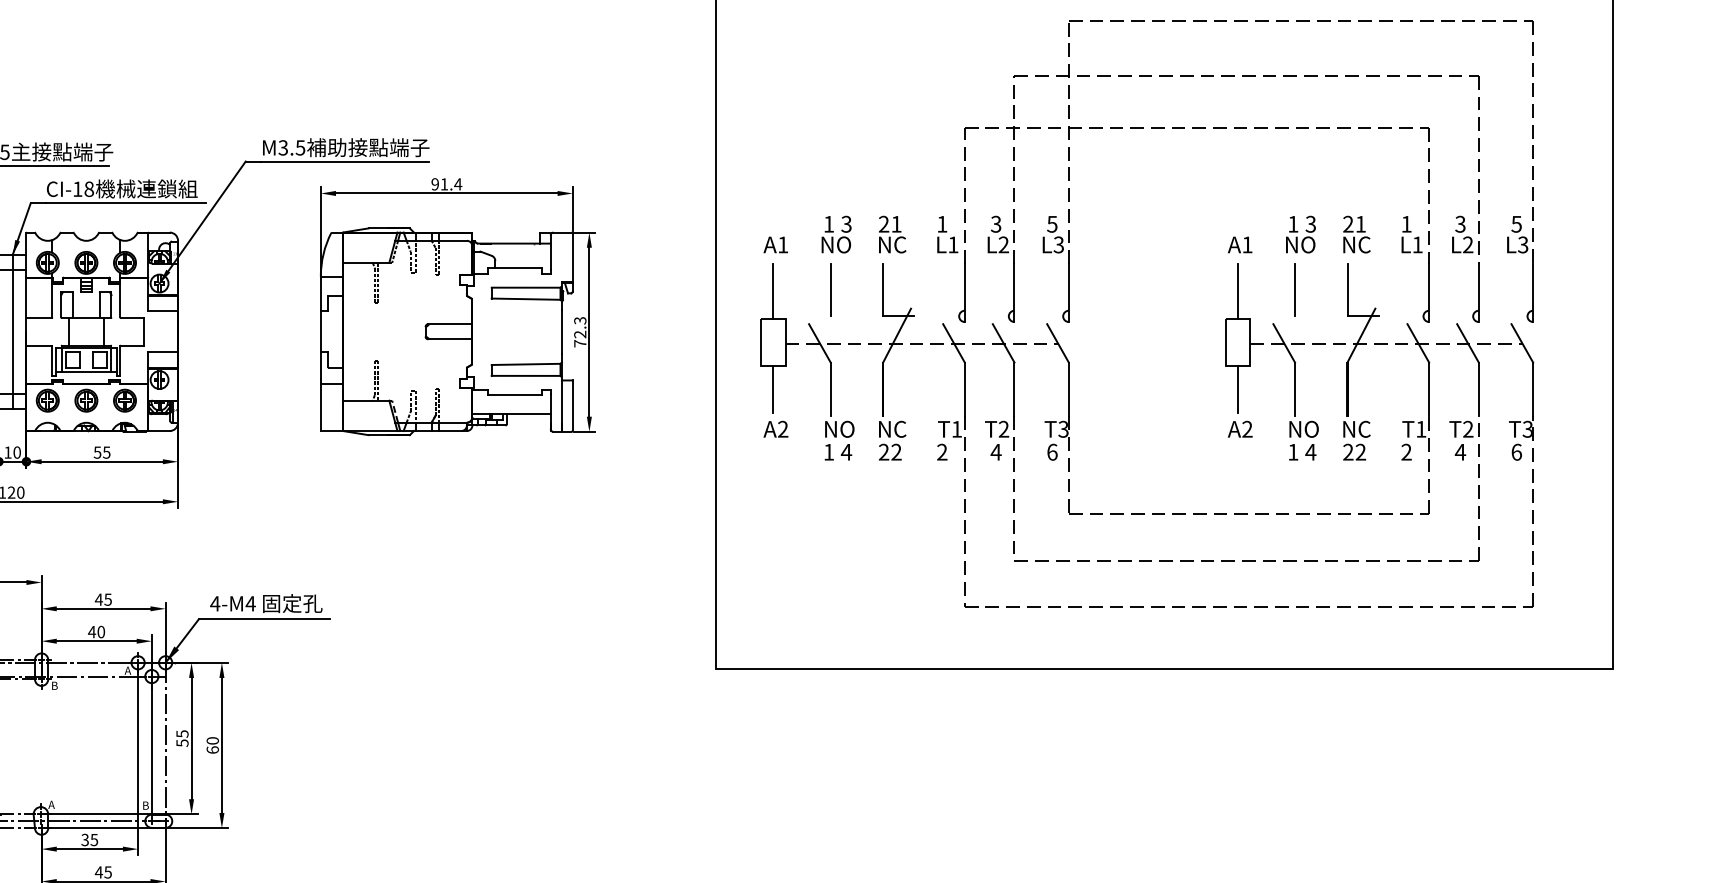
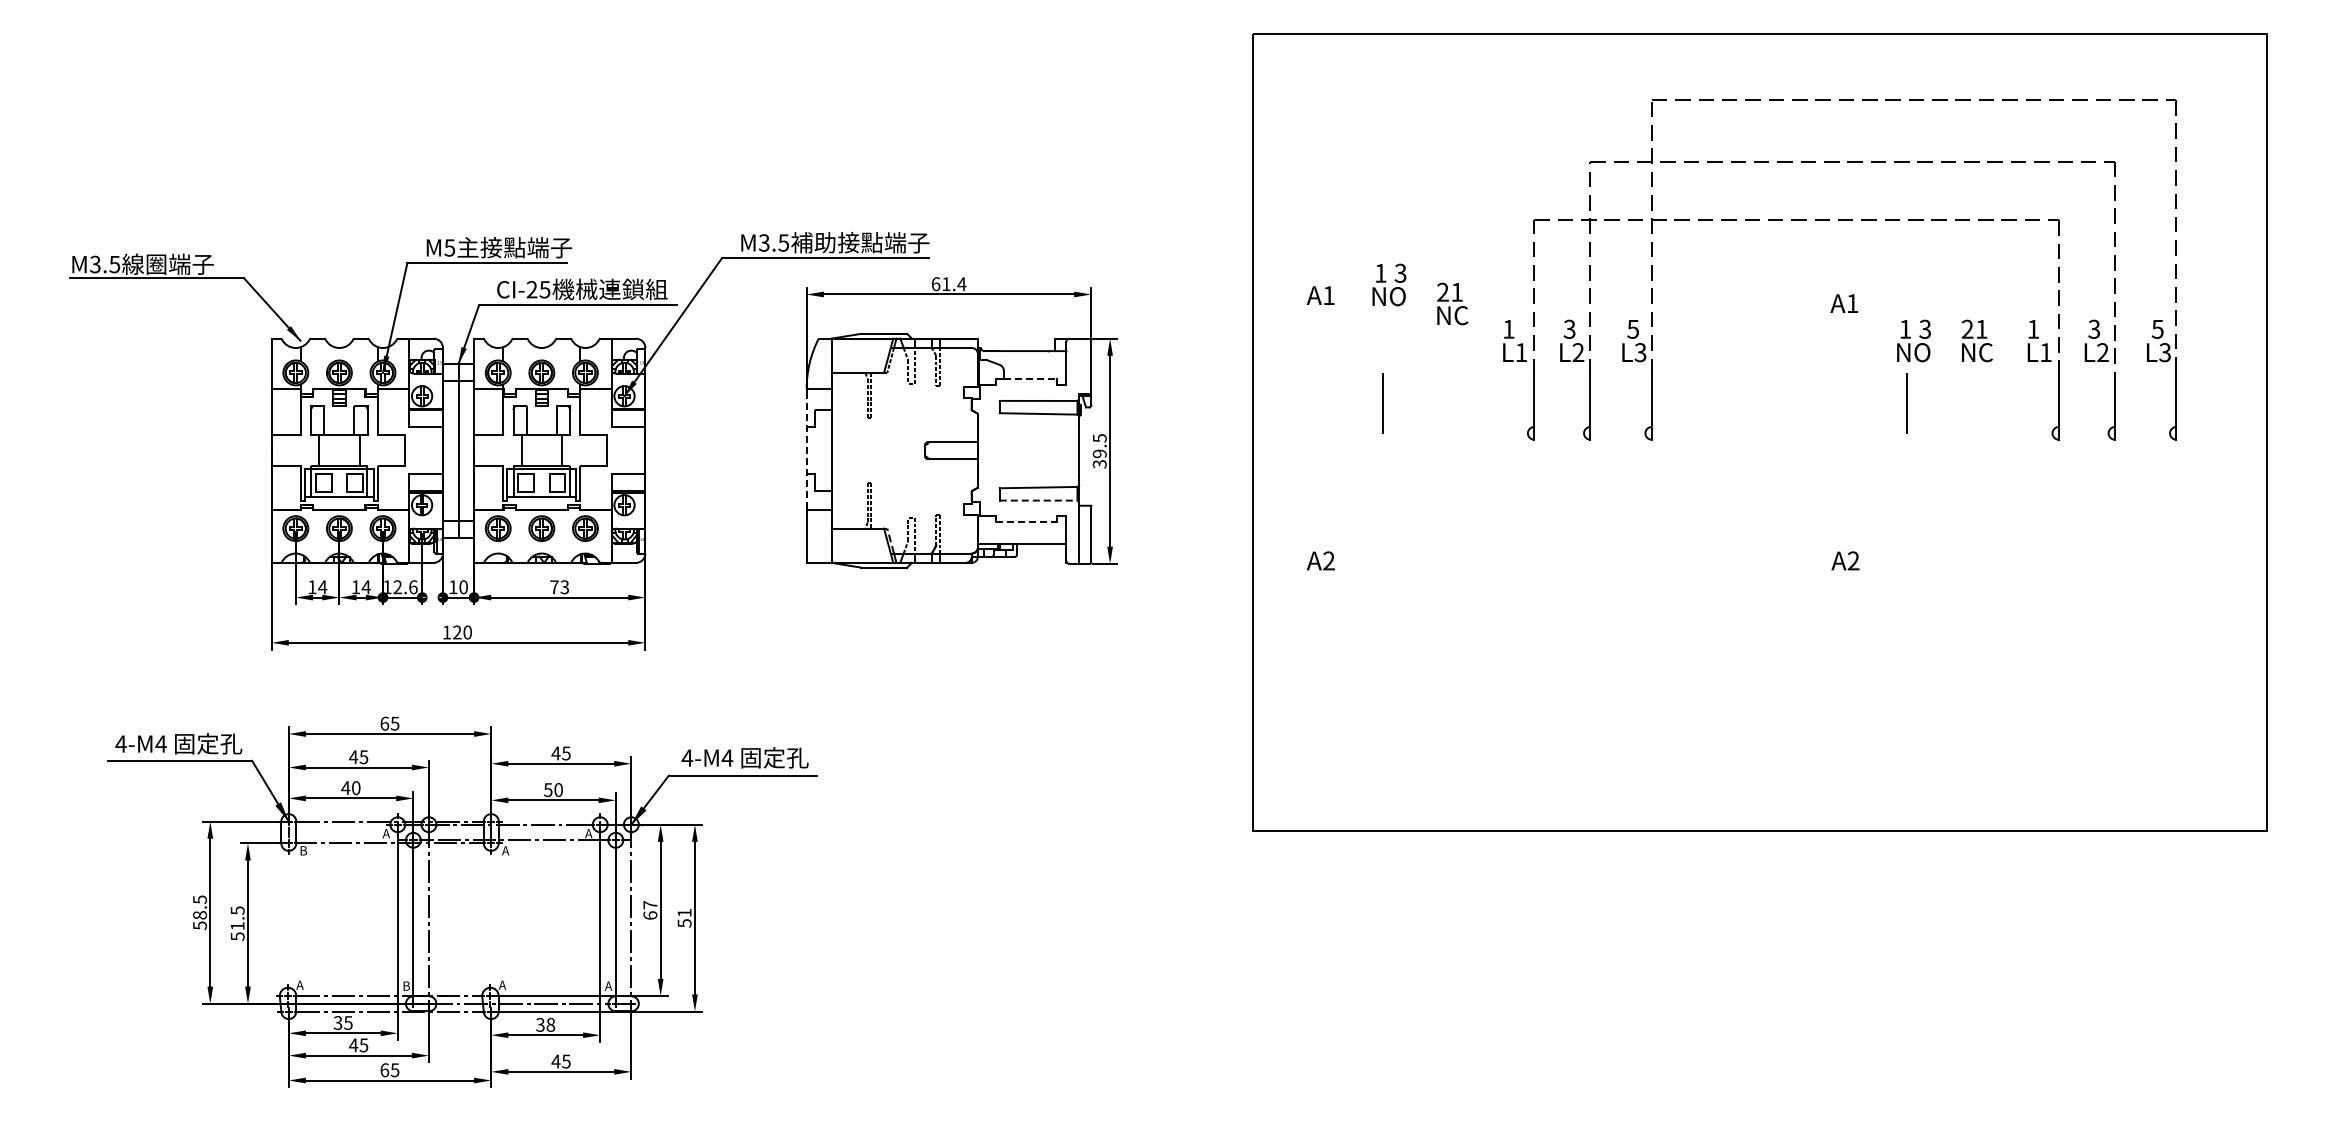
text: (434, 184) -> (935, 284), 91.4 -> 61.4
text: (83, 189) -> (538, 289), CI-18 -> CI-25
text: (836, 234) -> (1389, 284), moved
text: (892, 234) -> (1452, 303), moved
text: (775, 244) -> (1320, 295), moved
text: (1240, 244) -> (1844, 303), moved
line: (518, 268) -> (1030, 379), solid -> dashed
line: (320, 330) -> (806, 449), solid -> dashed
text: (579, 332) -> (1099, 451), 72.3 -> 39.5
line: (525, 375) -> (1038, 500), solid -> dashed
line: (515, 395) -> (1026, 522), solid -> dashed
part: (1069, 437) -> (1652, 570), removed
text: (102, 452) -> (559, 587), 55 -> 73
text: (91, 632) -> (547, 790), 40 -> 50
text: (54, 685) -> (505, 850), B -> A
text: (182, 738) -> (650, 910), 55 -> 67
text: (212, 744) -> (684, 917), 60 -> 51
text: (145, 805) -> (608, 985), B -> A
text: (94, 839) -> (550, 1024), 35 -> 38

